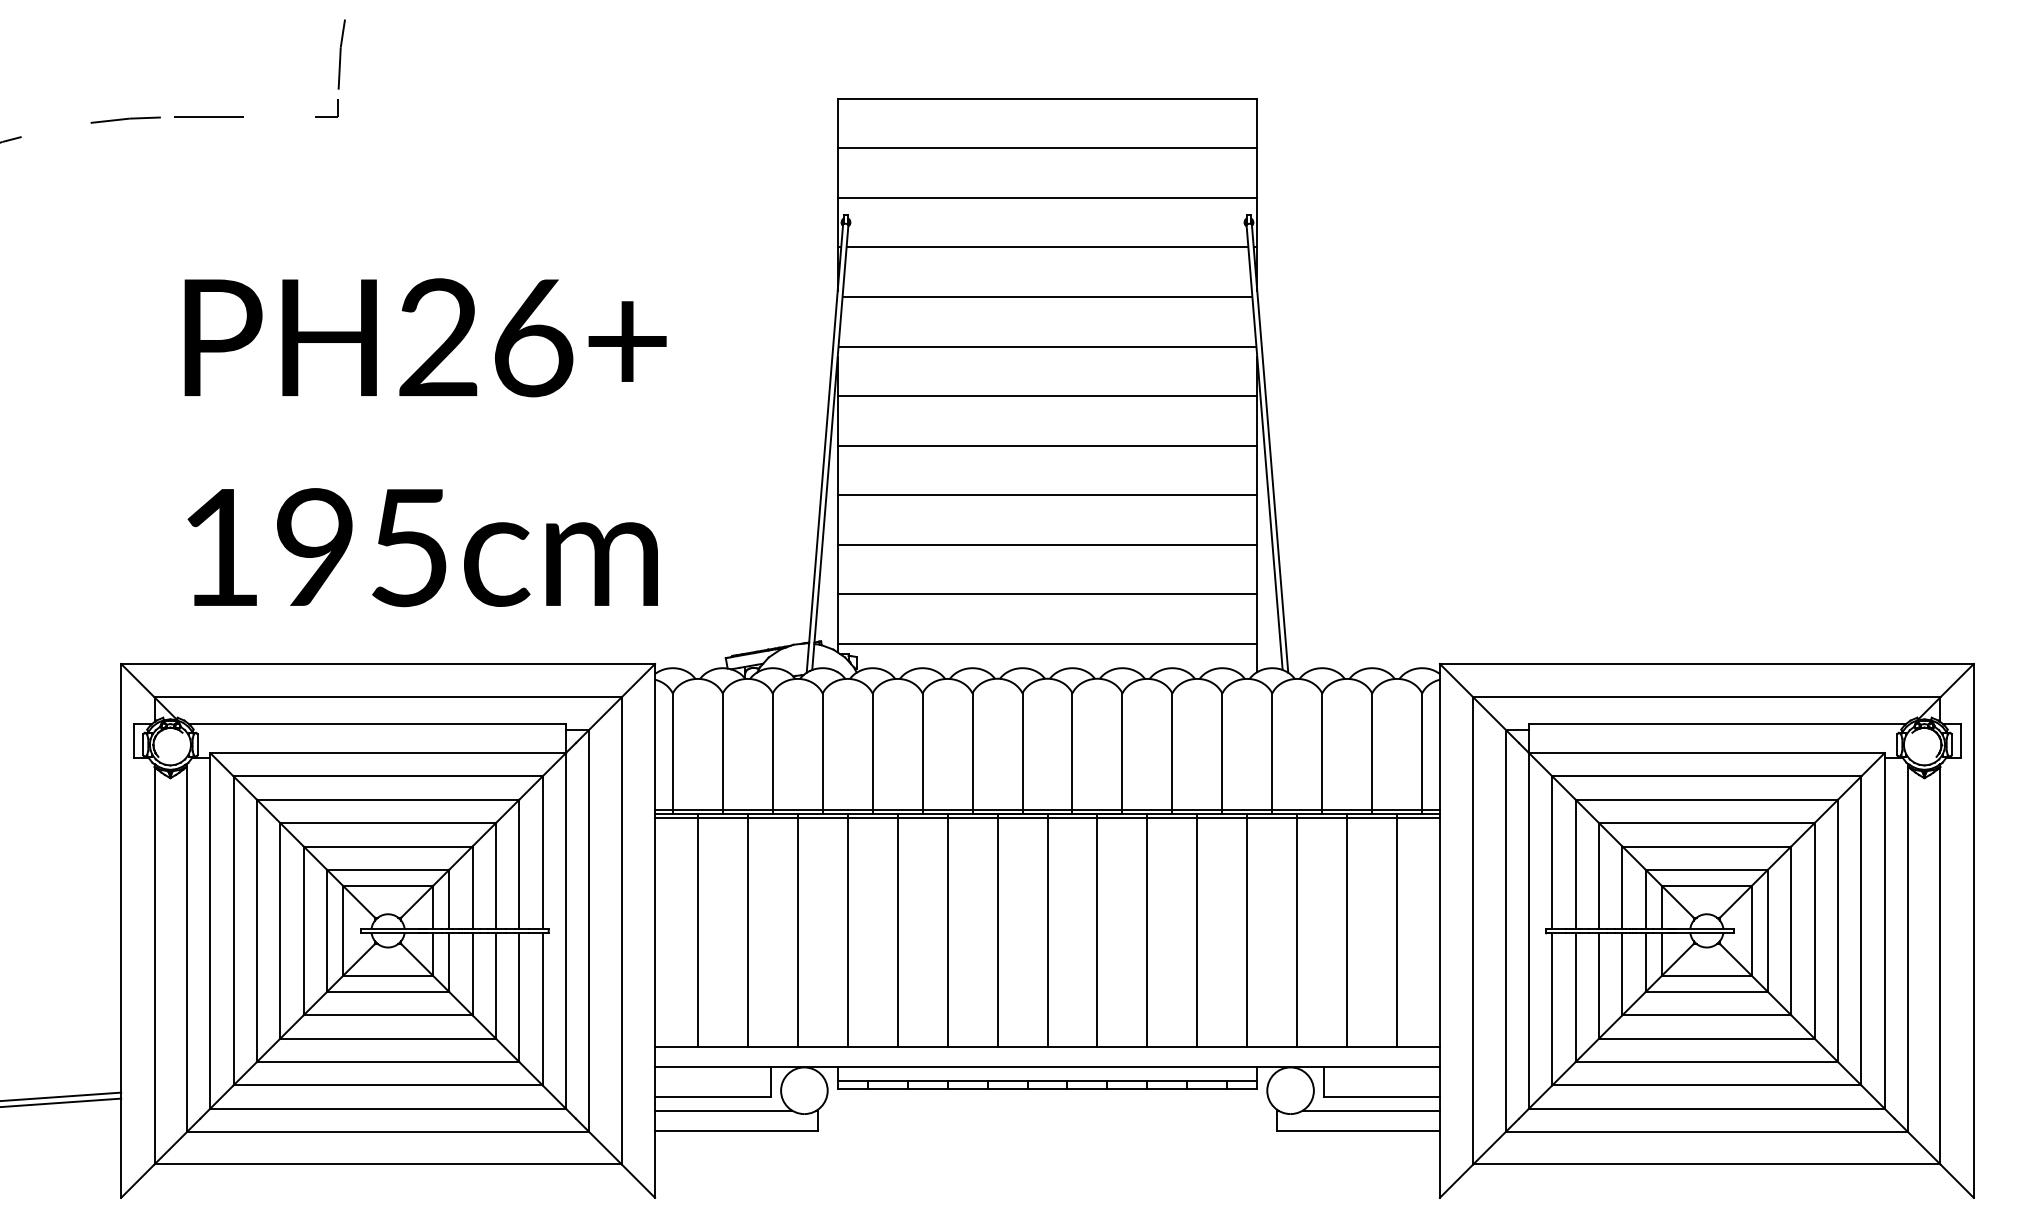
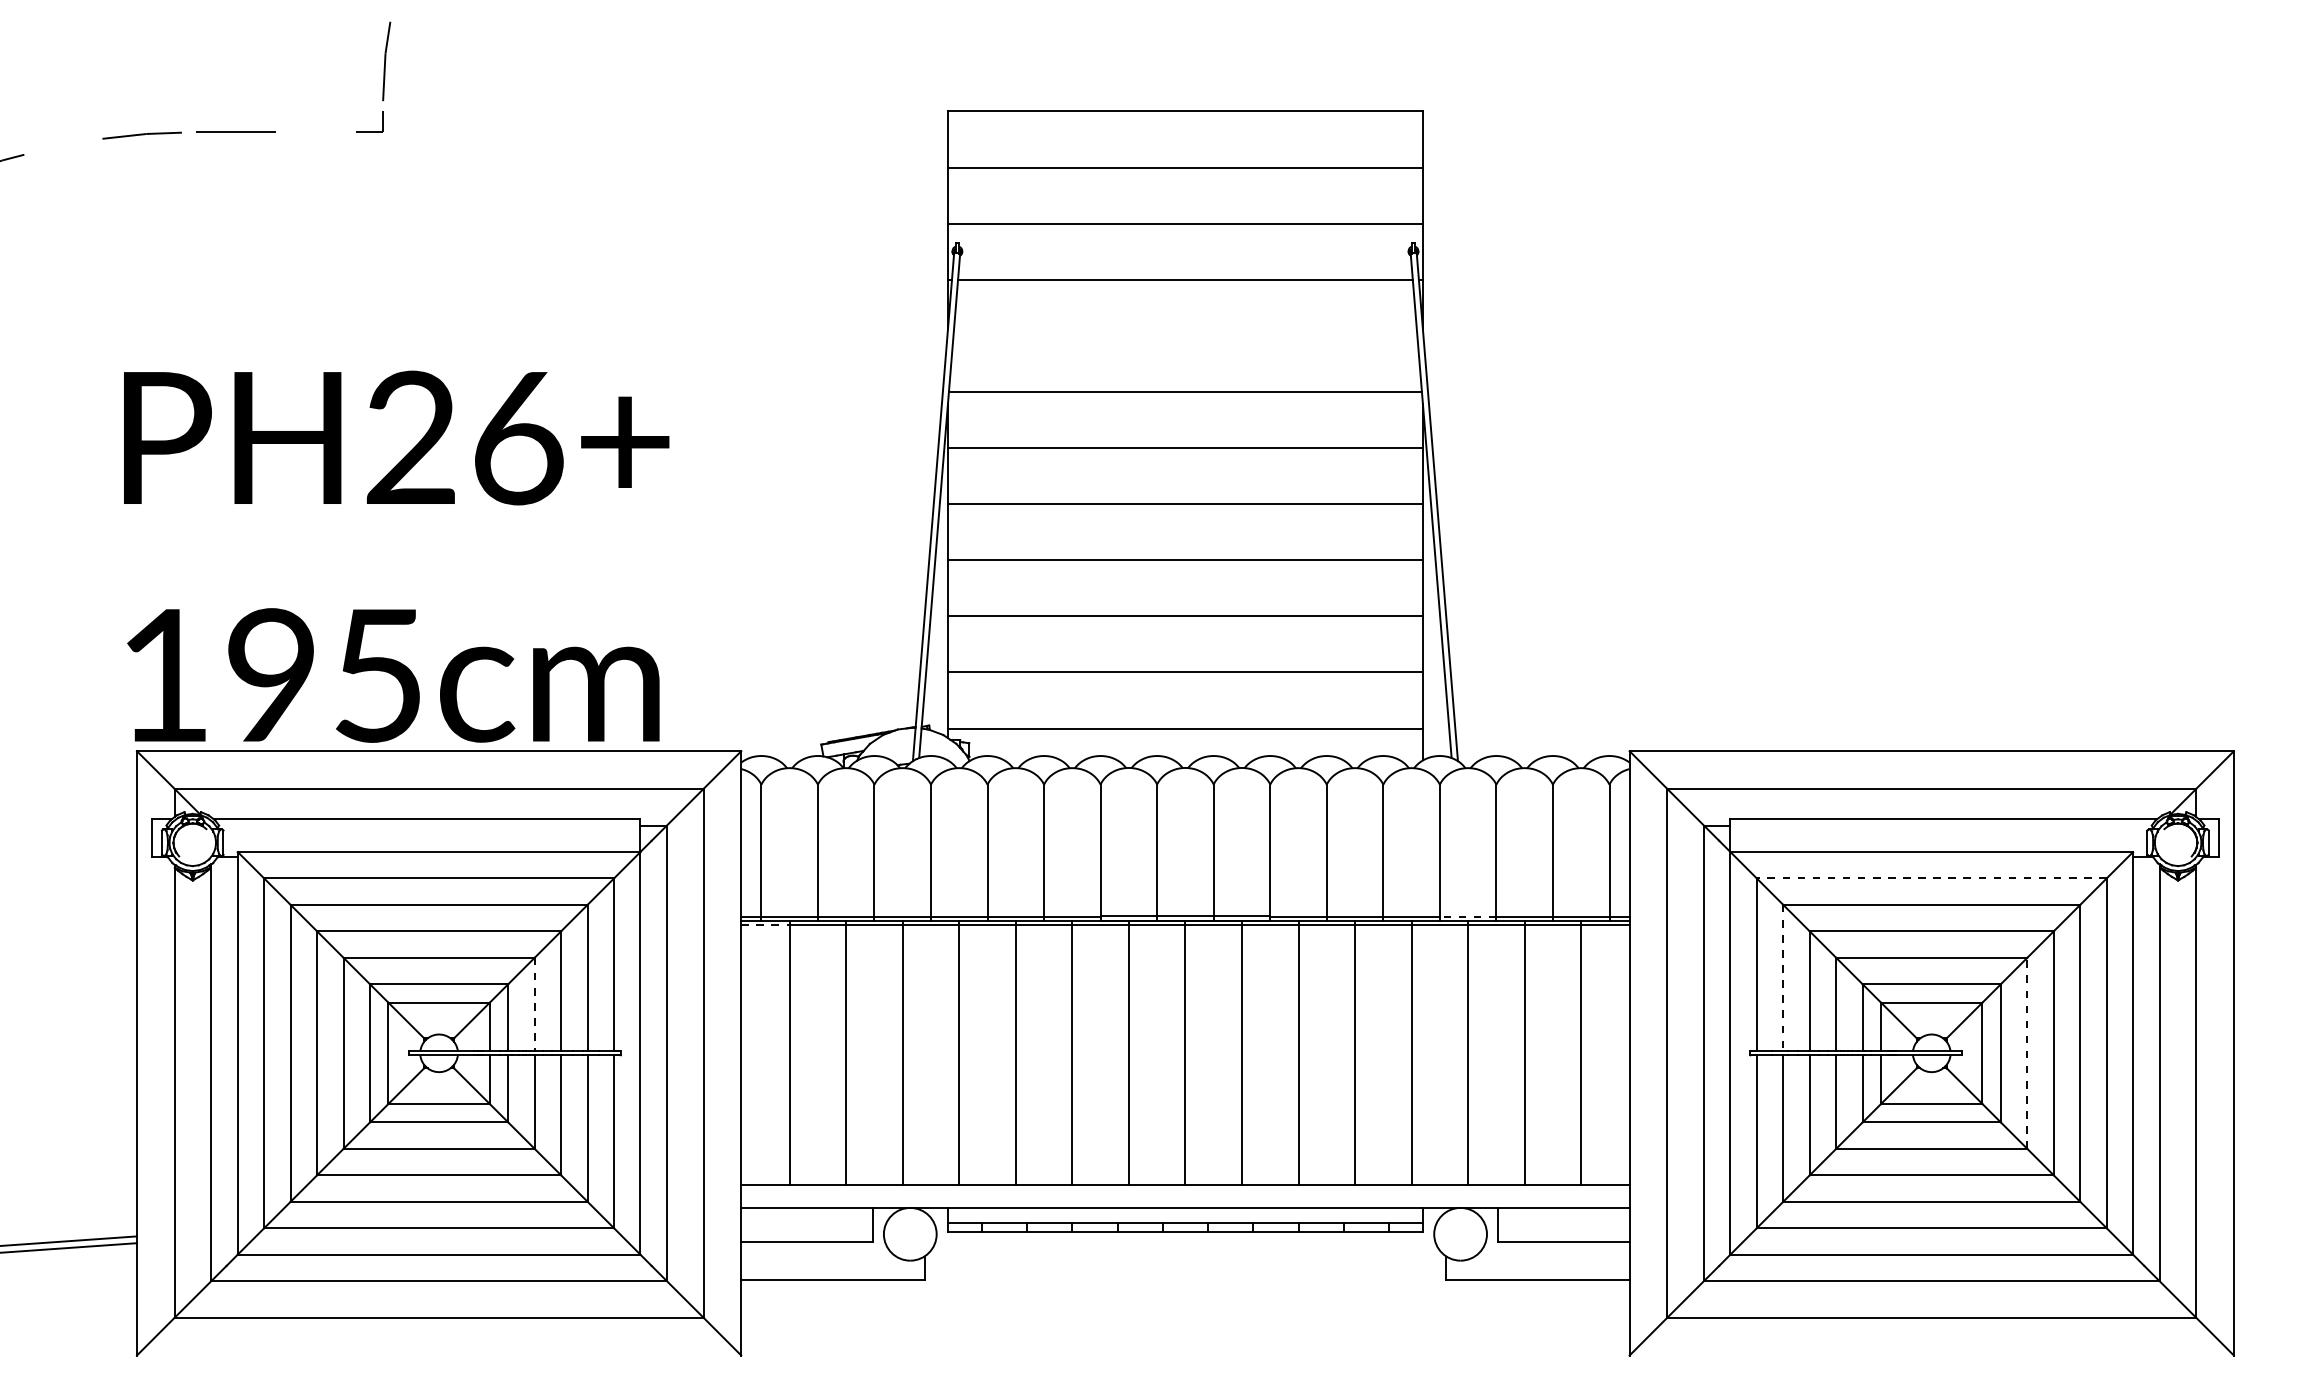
line: (1047, 296) -> (1185, 335), removed
text: (425, 442) -> (396, 556), moved
line: (1706, 776) -> (1931, 878), solid -> dashed
line: (1296, 809) -> (1467, 916), solid -> dashed
line: (676, 817) -> (765, 925), solid -> dashed
line: (1575, 864) -> (1783, 978), solid -> dashed
line: (472, 887) -> (534, 1004), solid -> dashed
line: (1791, 930) -> (2027, 1052), solid -> dashed
line: (723, 1110) -> (818, 1256), removed
line: (1370, 1110) -> (1551, 1256), removed

